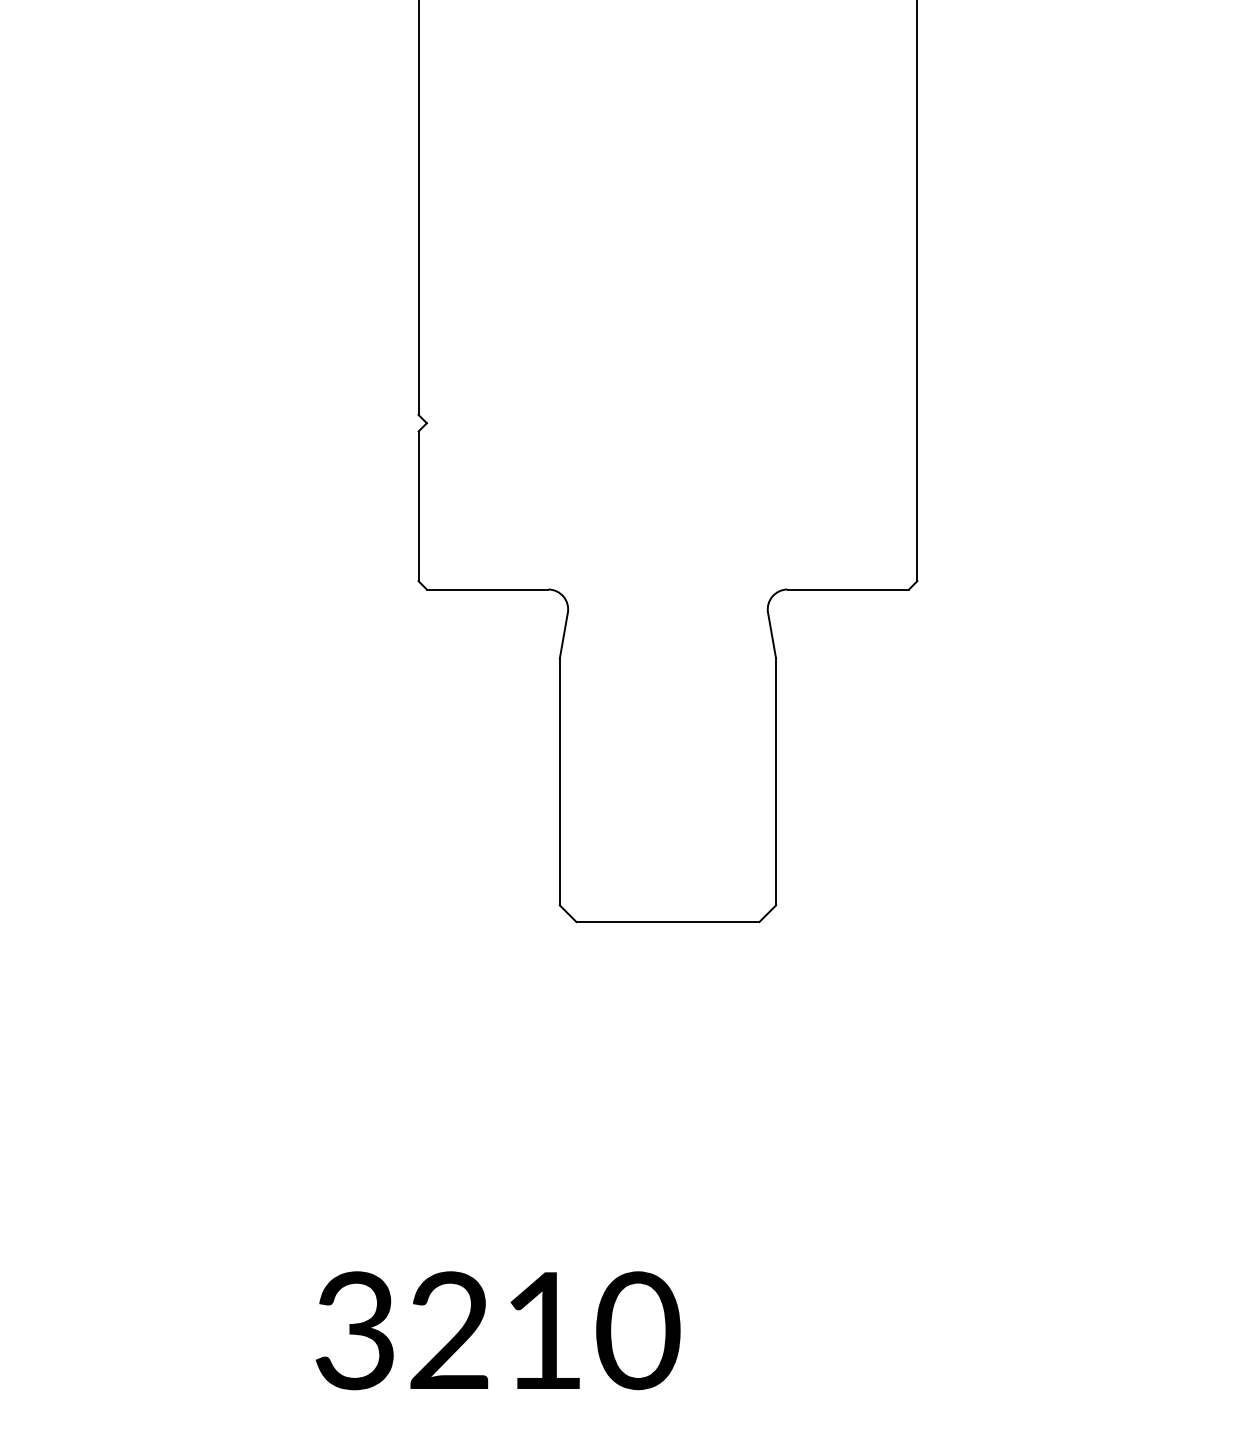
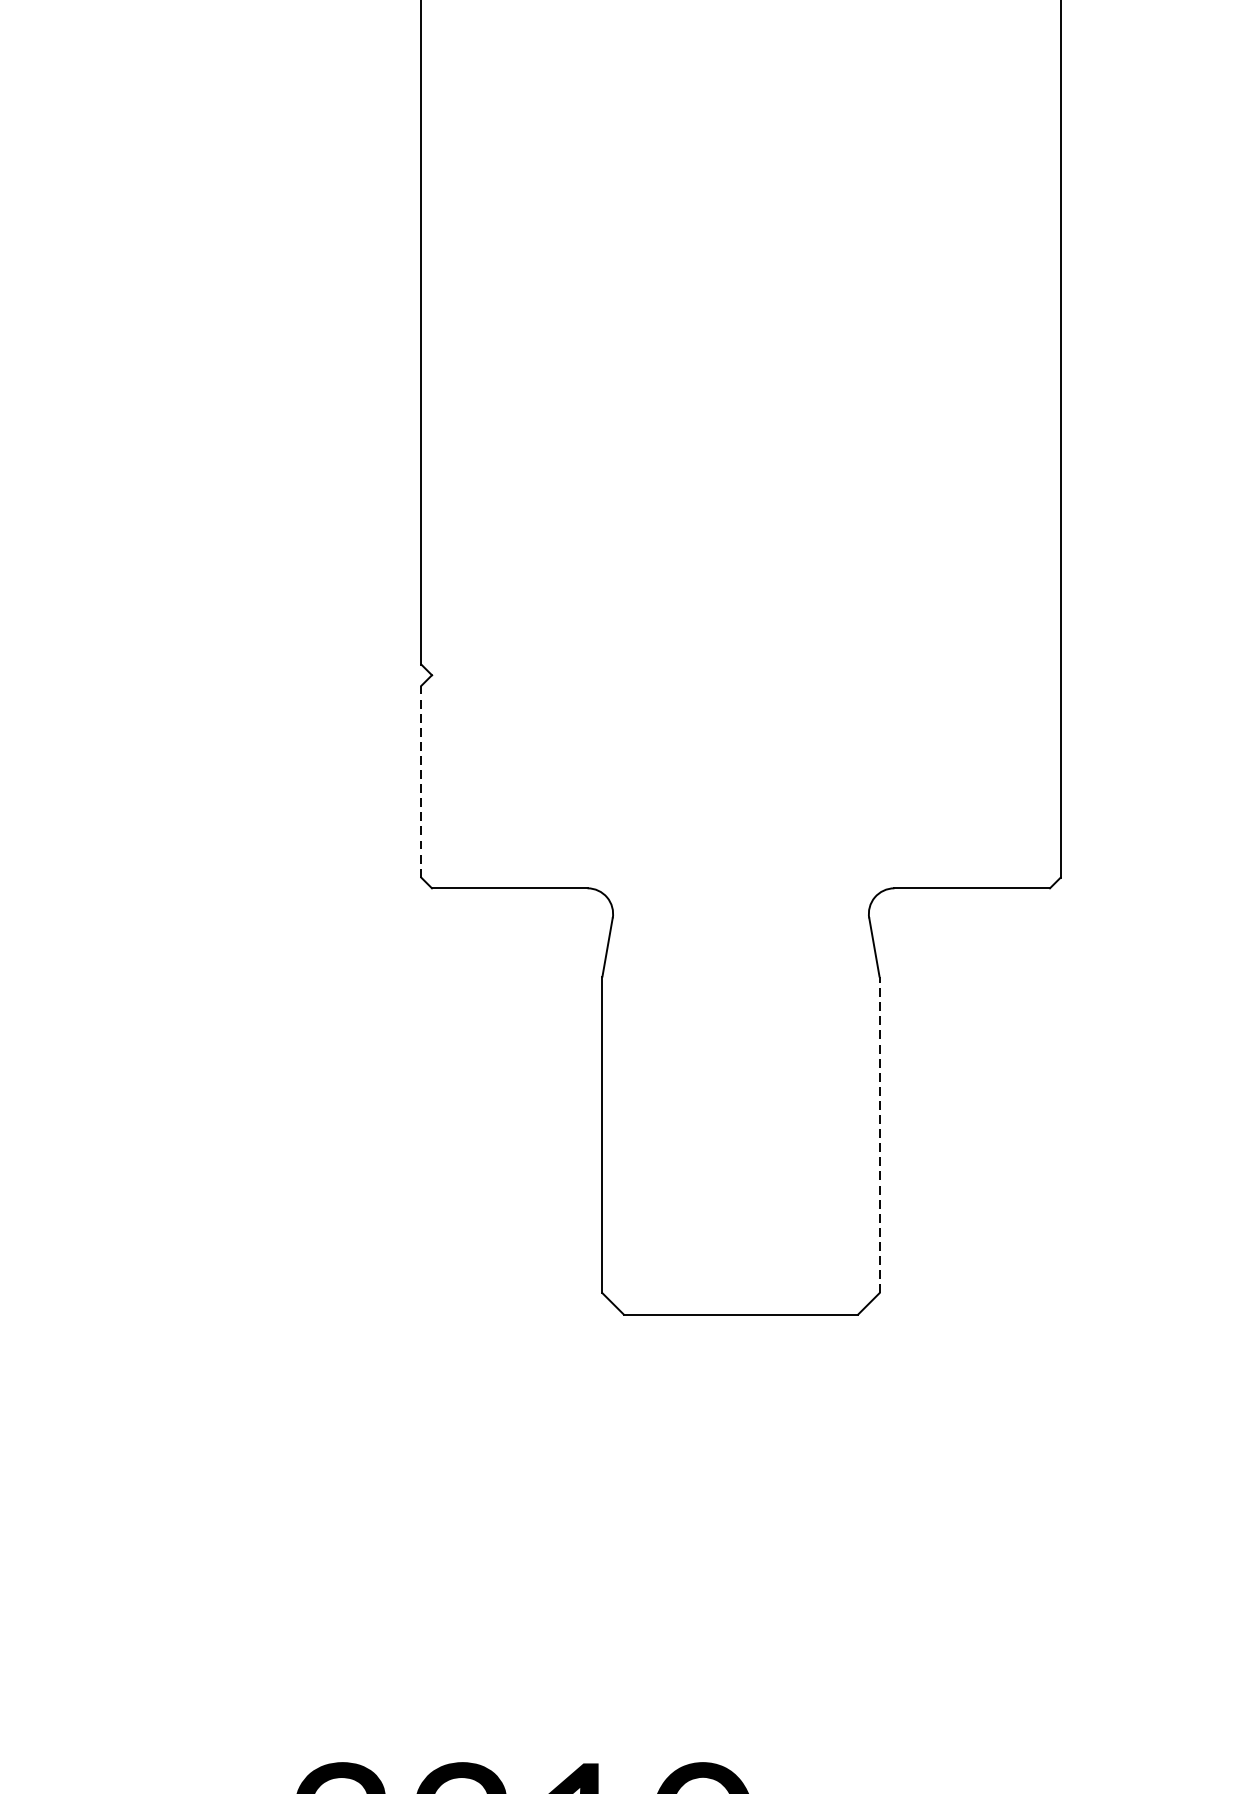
line: (418, 506) -> (421, 781), solid -> dashed
line: (776, 781) -> (880, 1134), solid -> dashed

